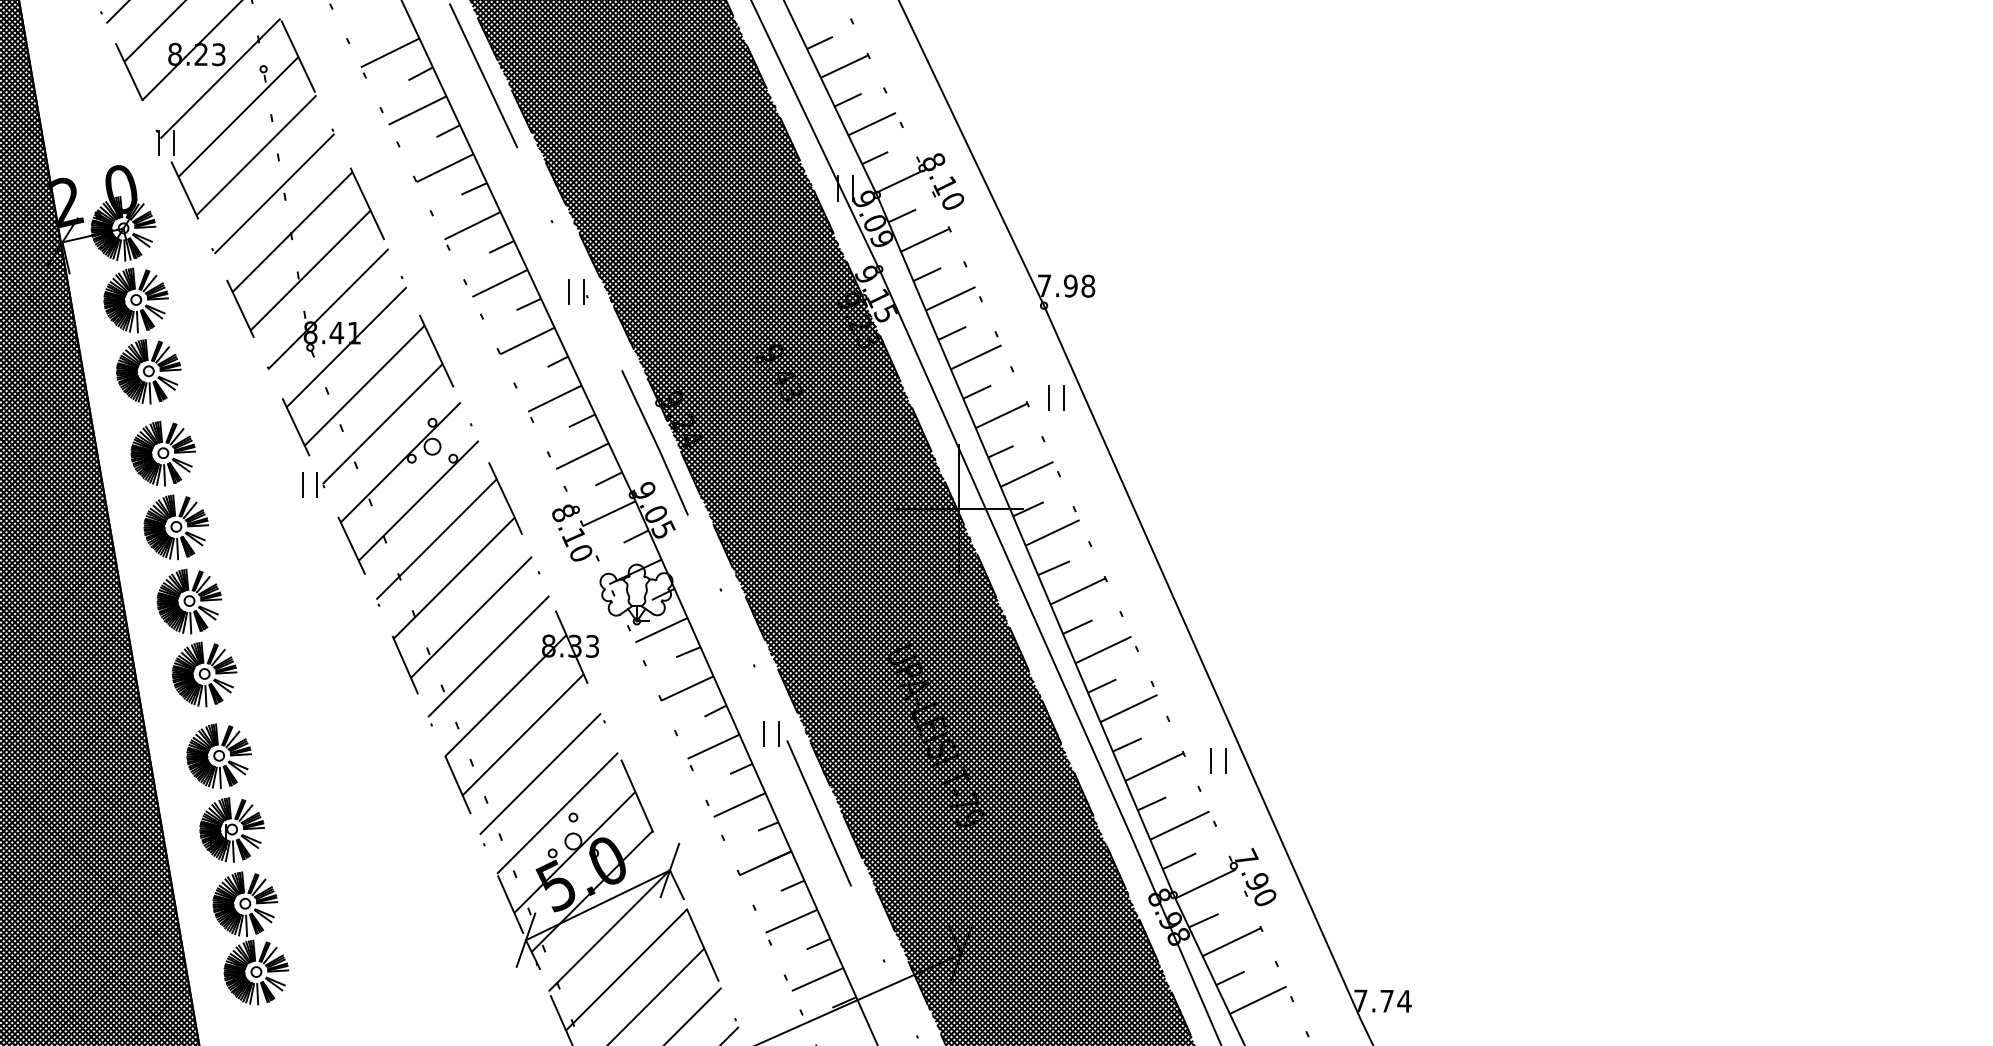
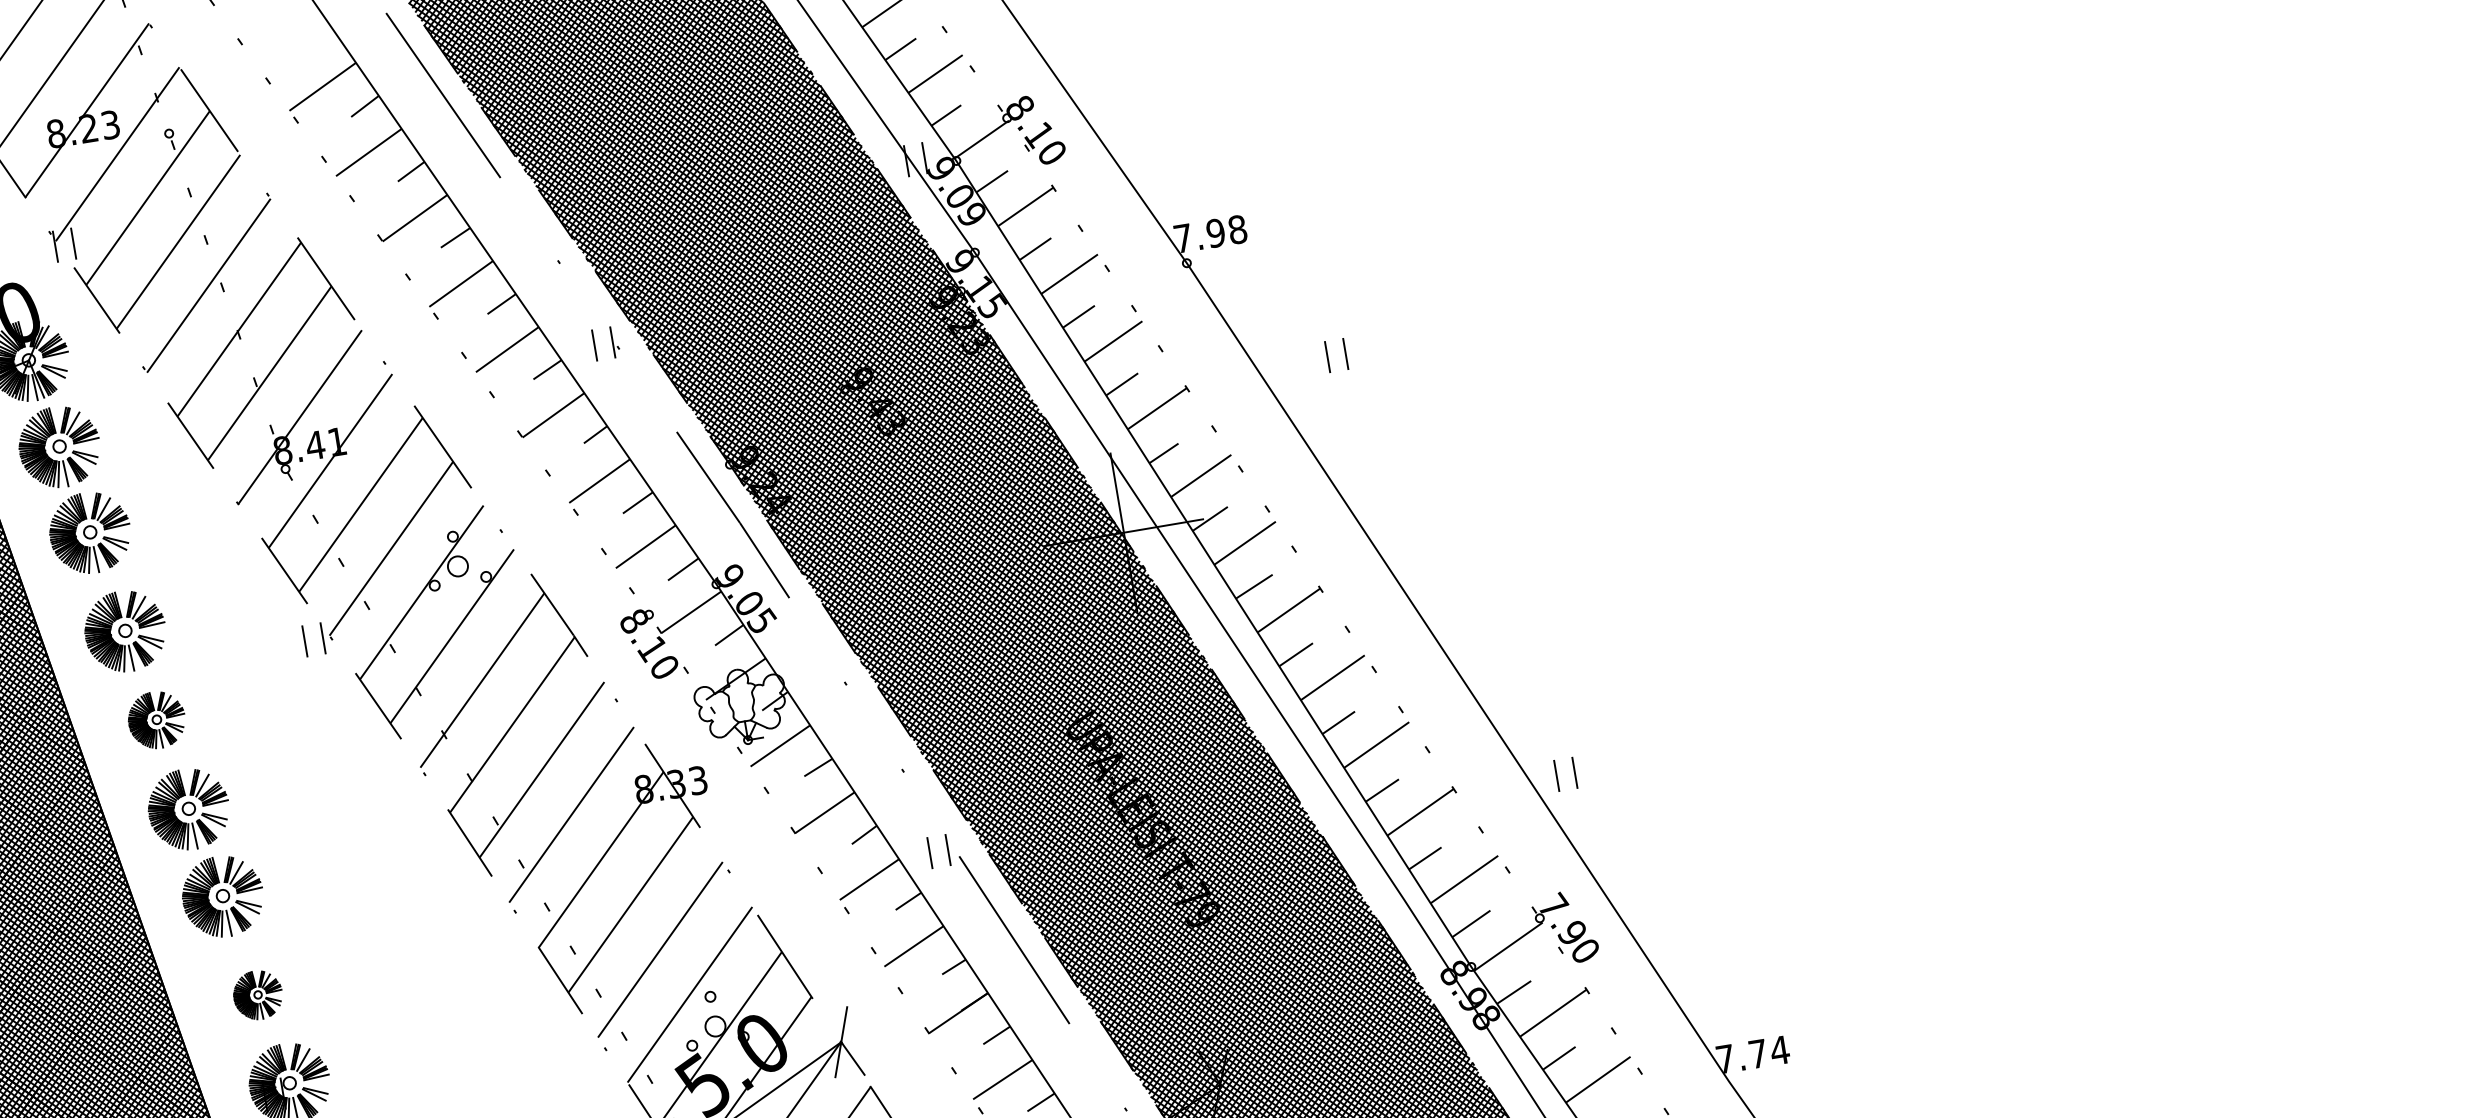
part: (1049, 397) -> (1328, 356), moved
part: (175, 527) -> (156, 720), size x0.7
part: (218, 756) -> (257, 995), size x0.6
part: (1211, 760) -> (1557, 775), moved

